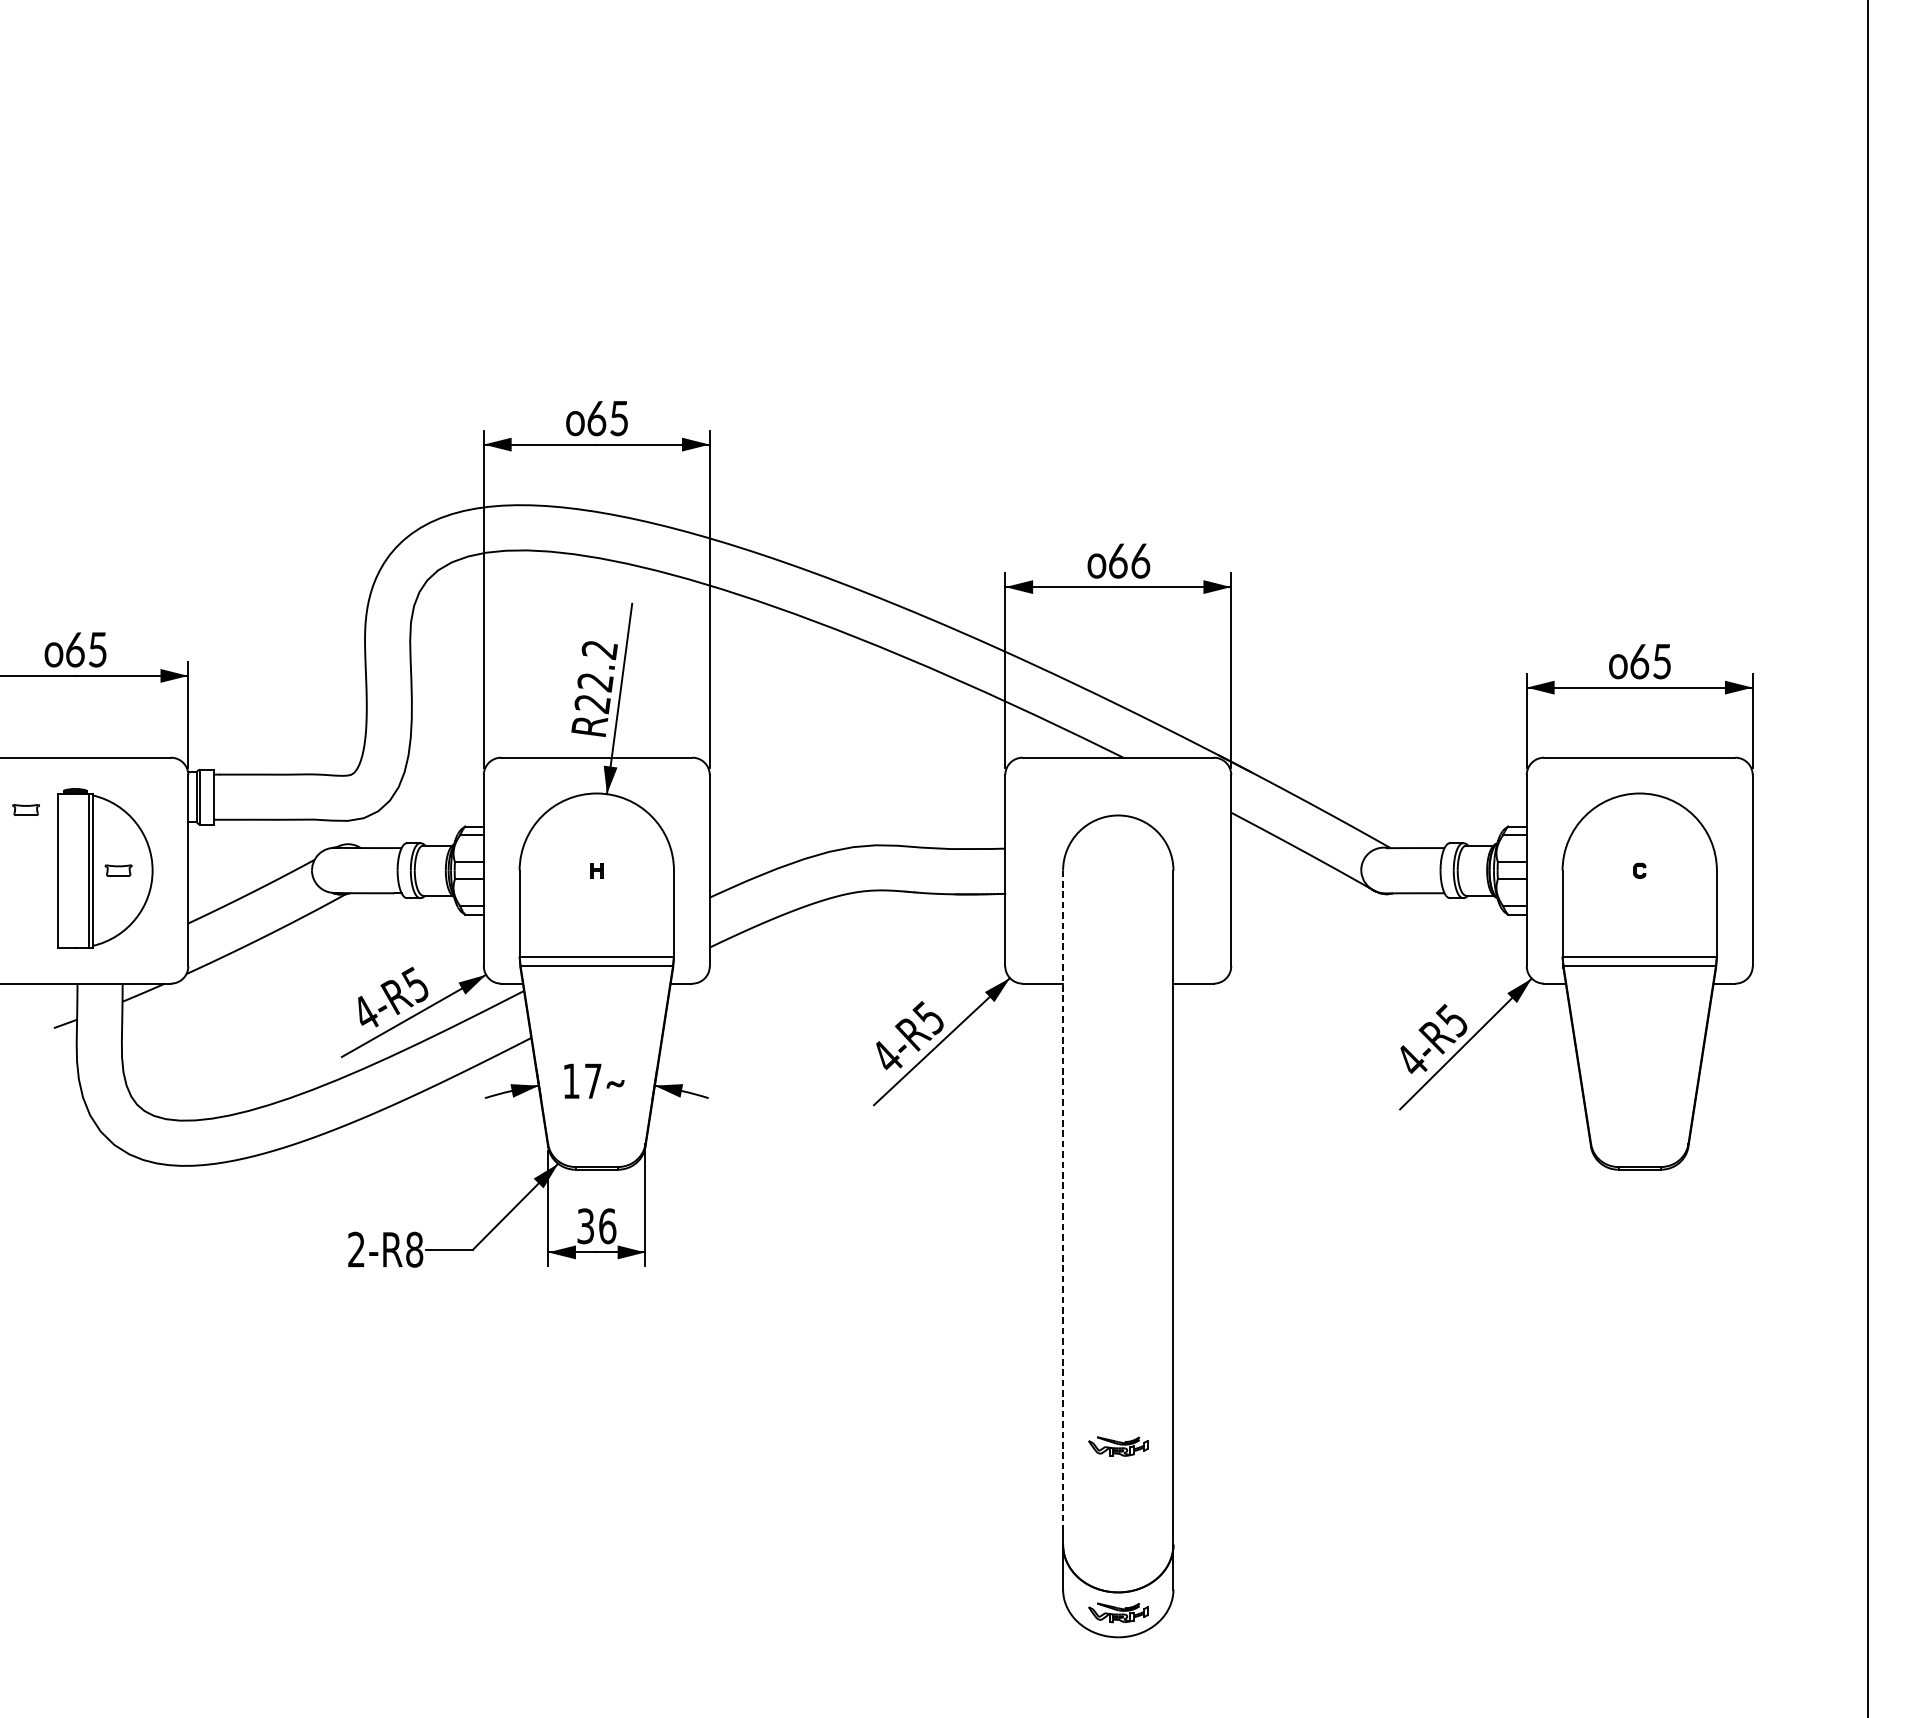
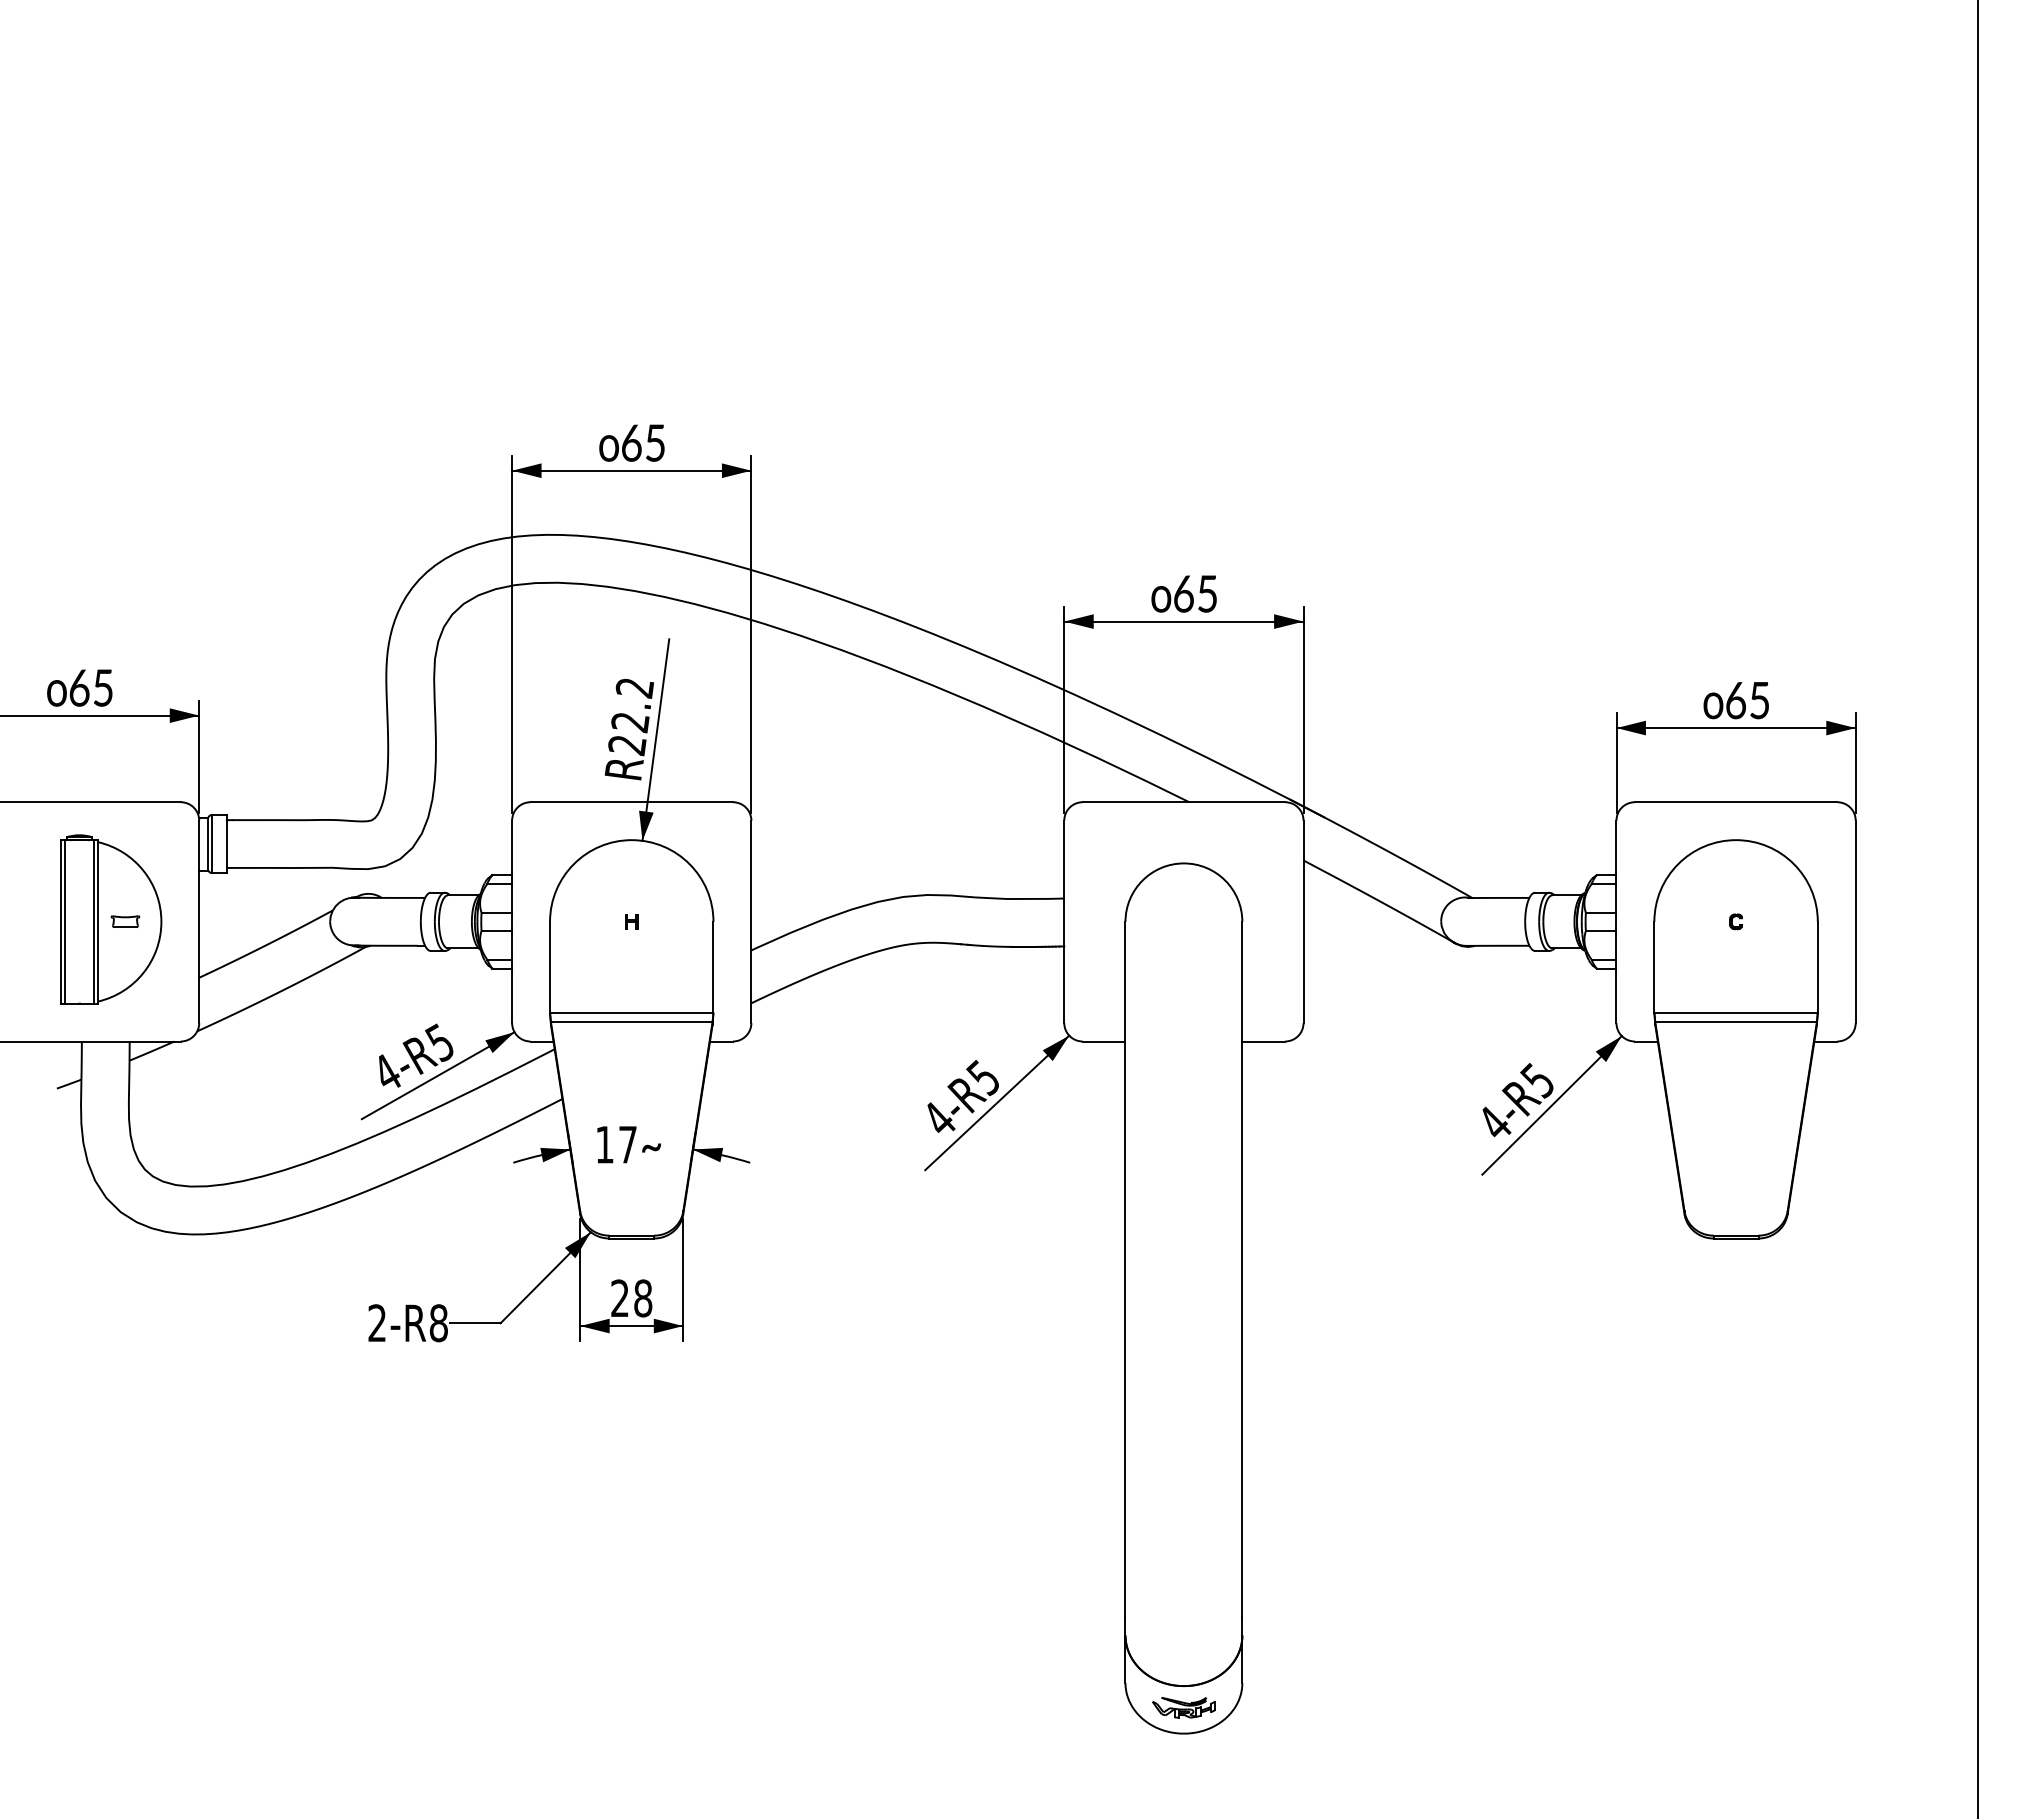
text: (1140, 560) -> (1207, 593), 66 -> 65
part: (26, 809) -> (27, 857), removed
line: (61, 870) -> (64, 921), added
line: (1063, 1199) -> (1125, 1270), dashed -> solid
text: (596, 1226) -> (631, 1298), 36 -> 28
part: (1117, 1446) -> (1183, 1531), removed

